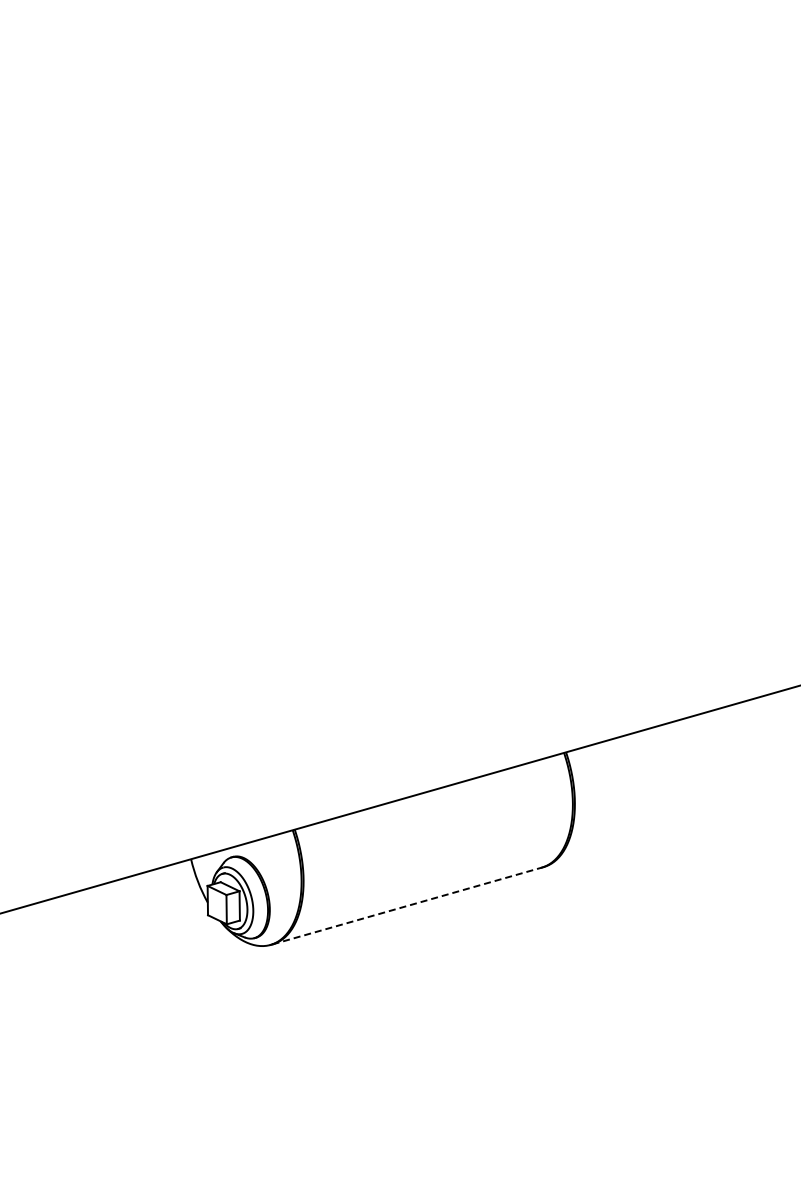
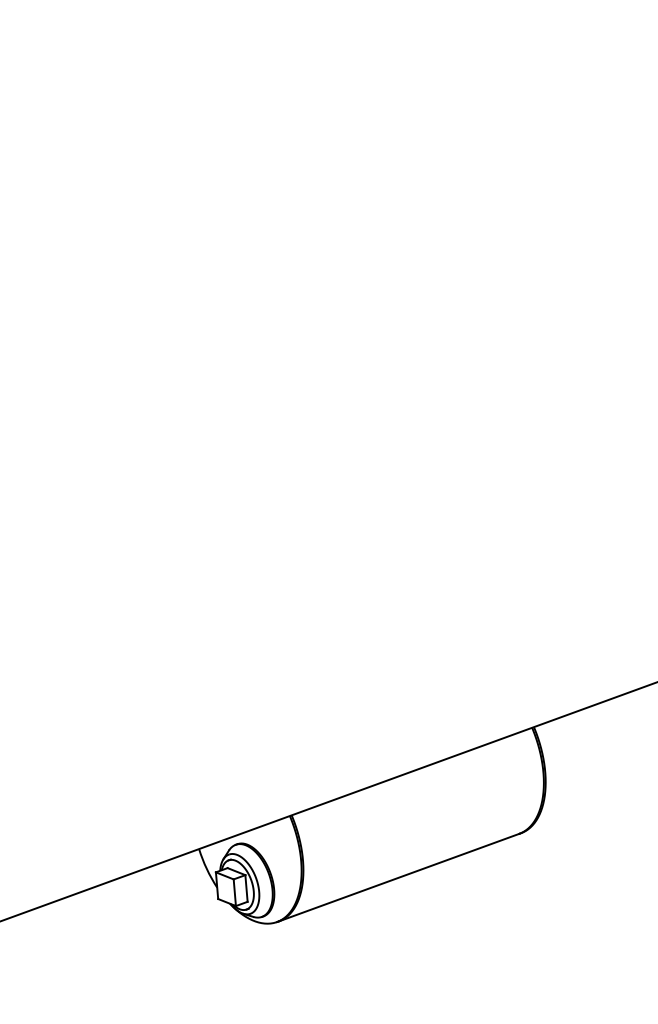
line: (407, 905) -> (399, 877), dashed -> solid

